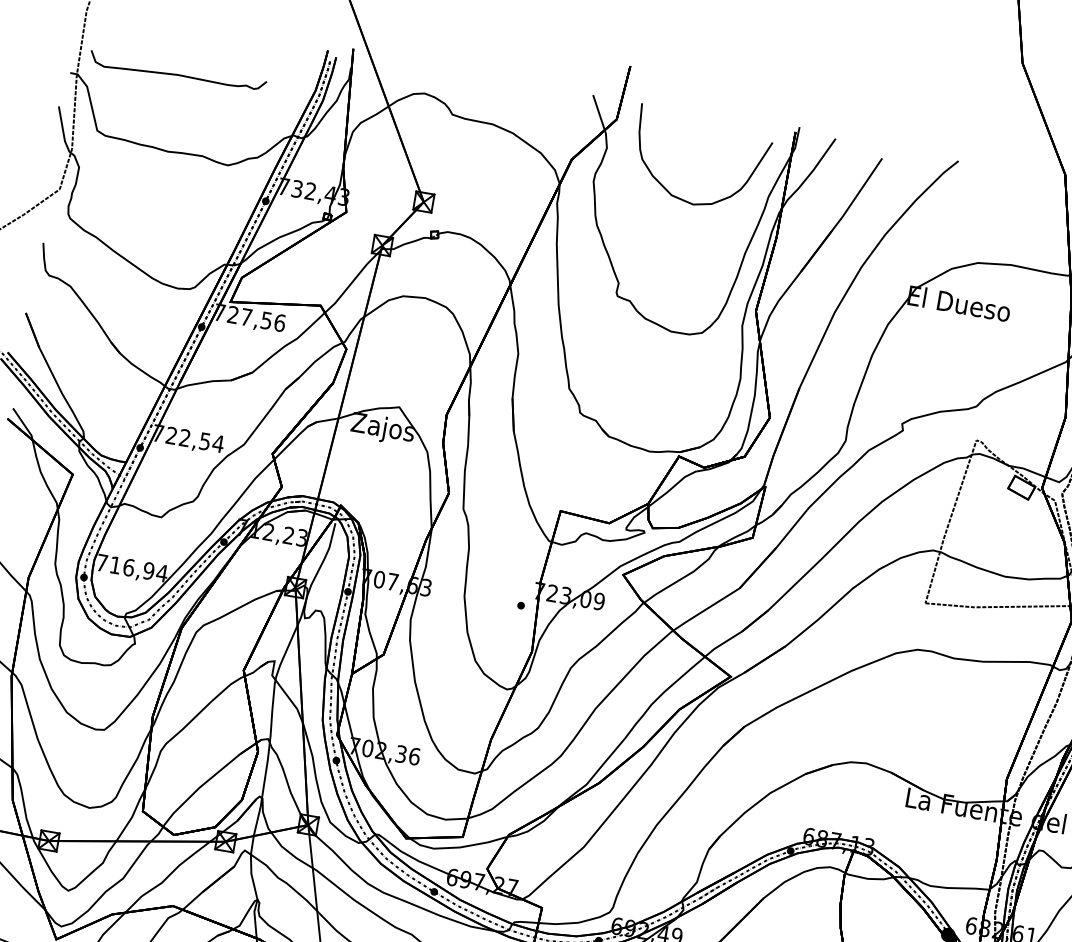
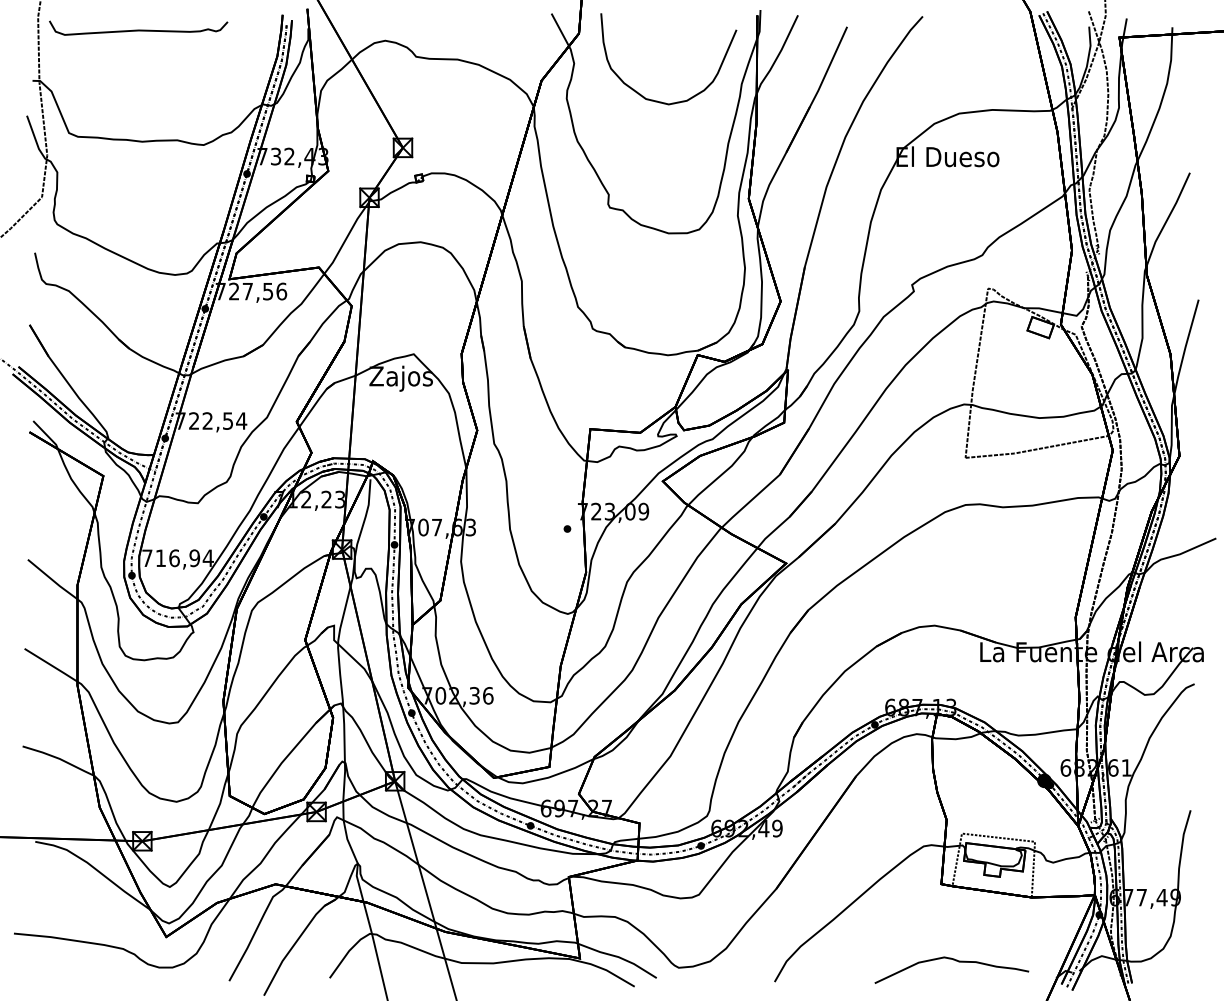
curve: (177, 73) -> (138, 29), moved

